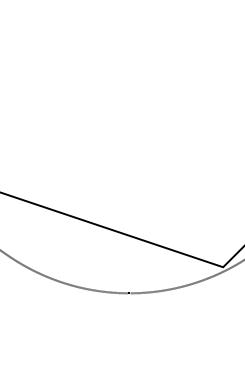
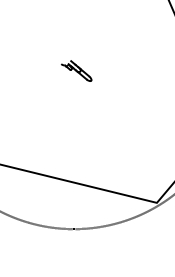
part: (131, 85) -> (76, 71), added

